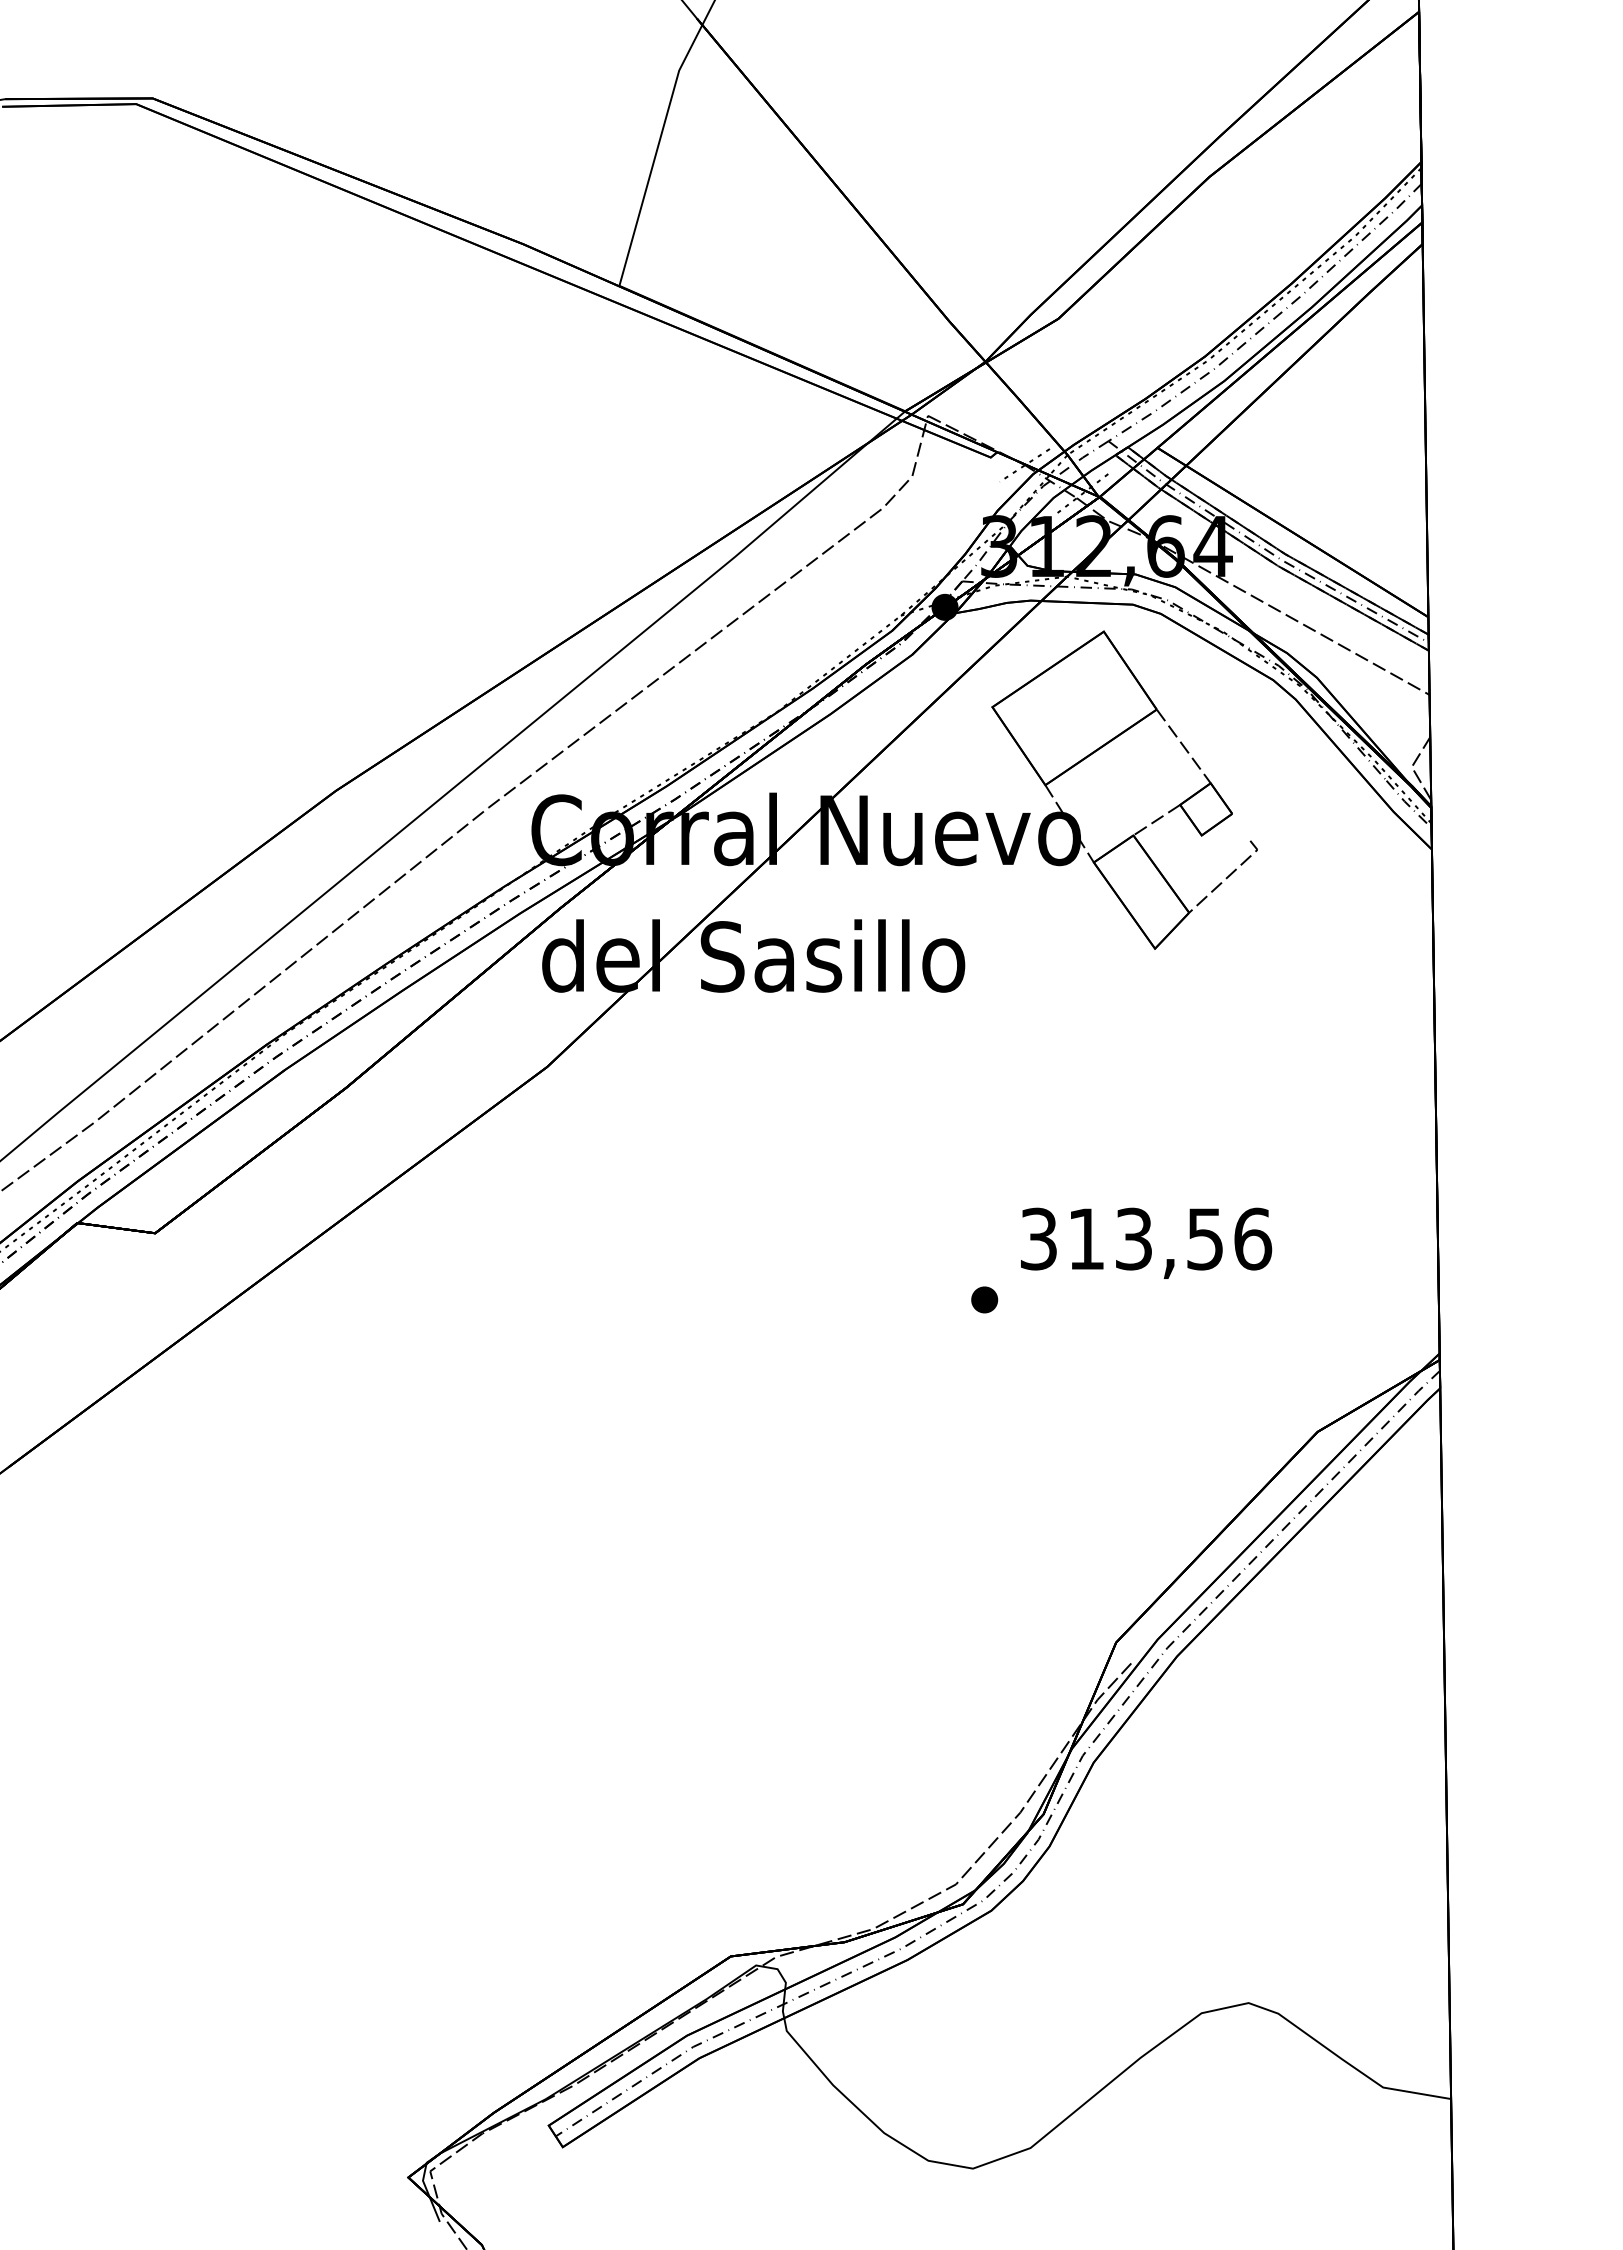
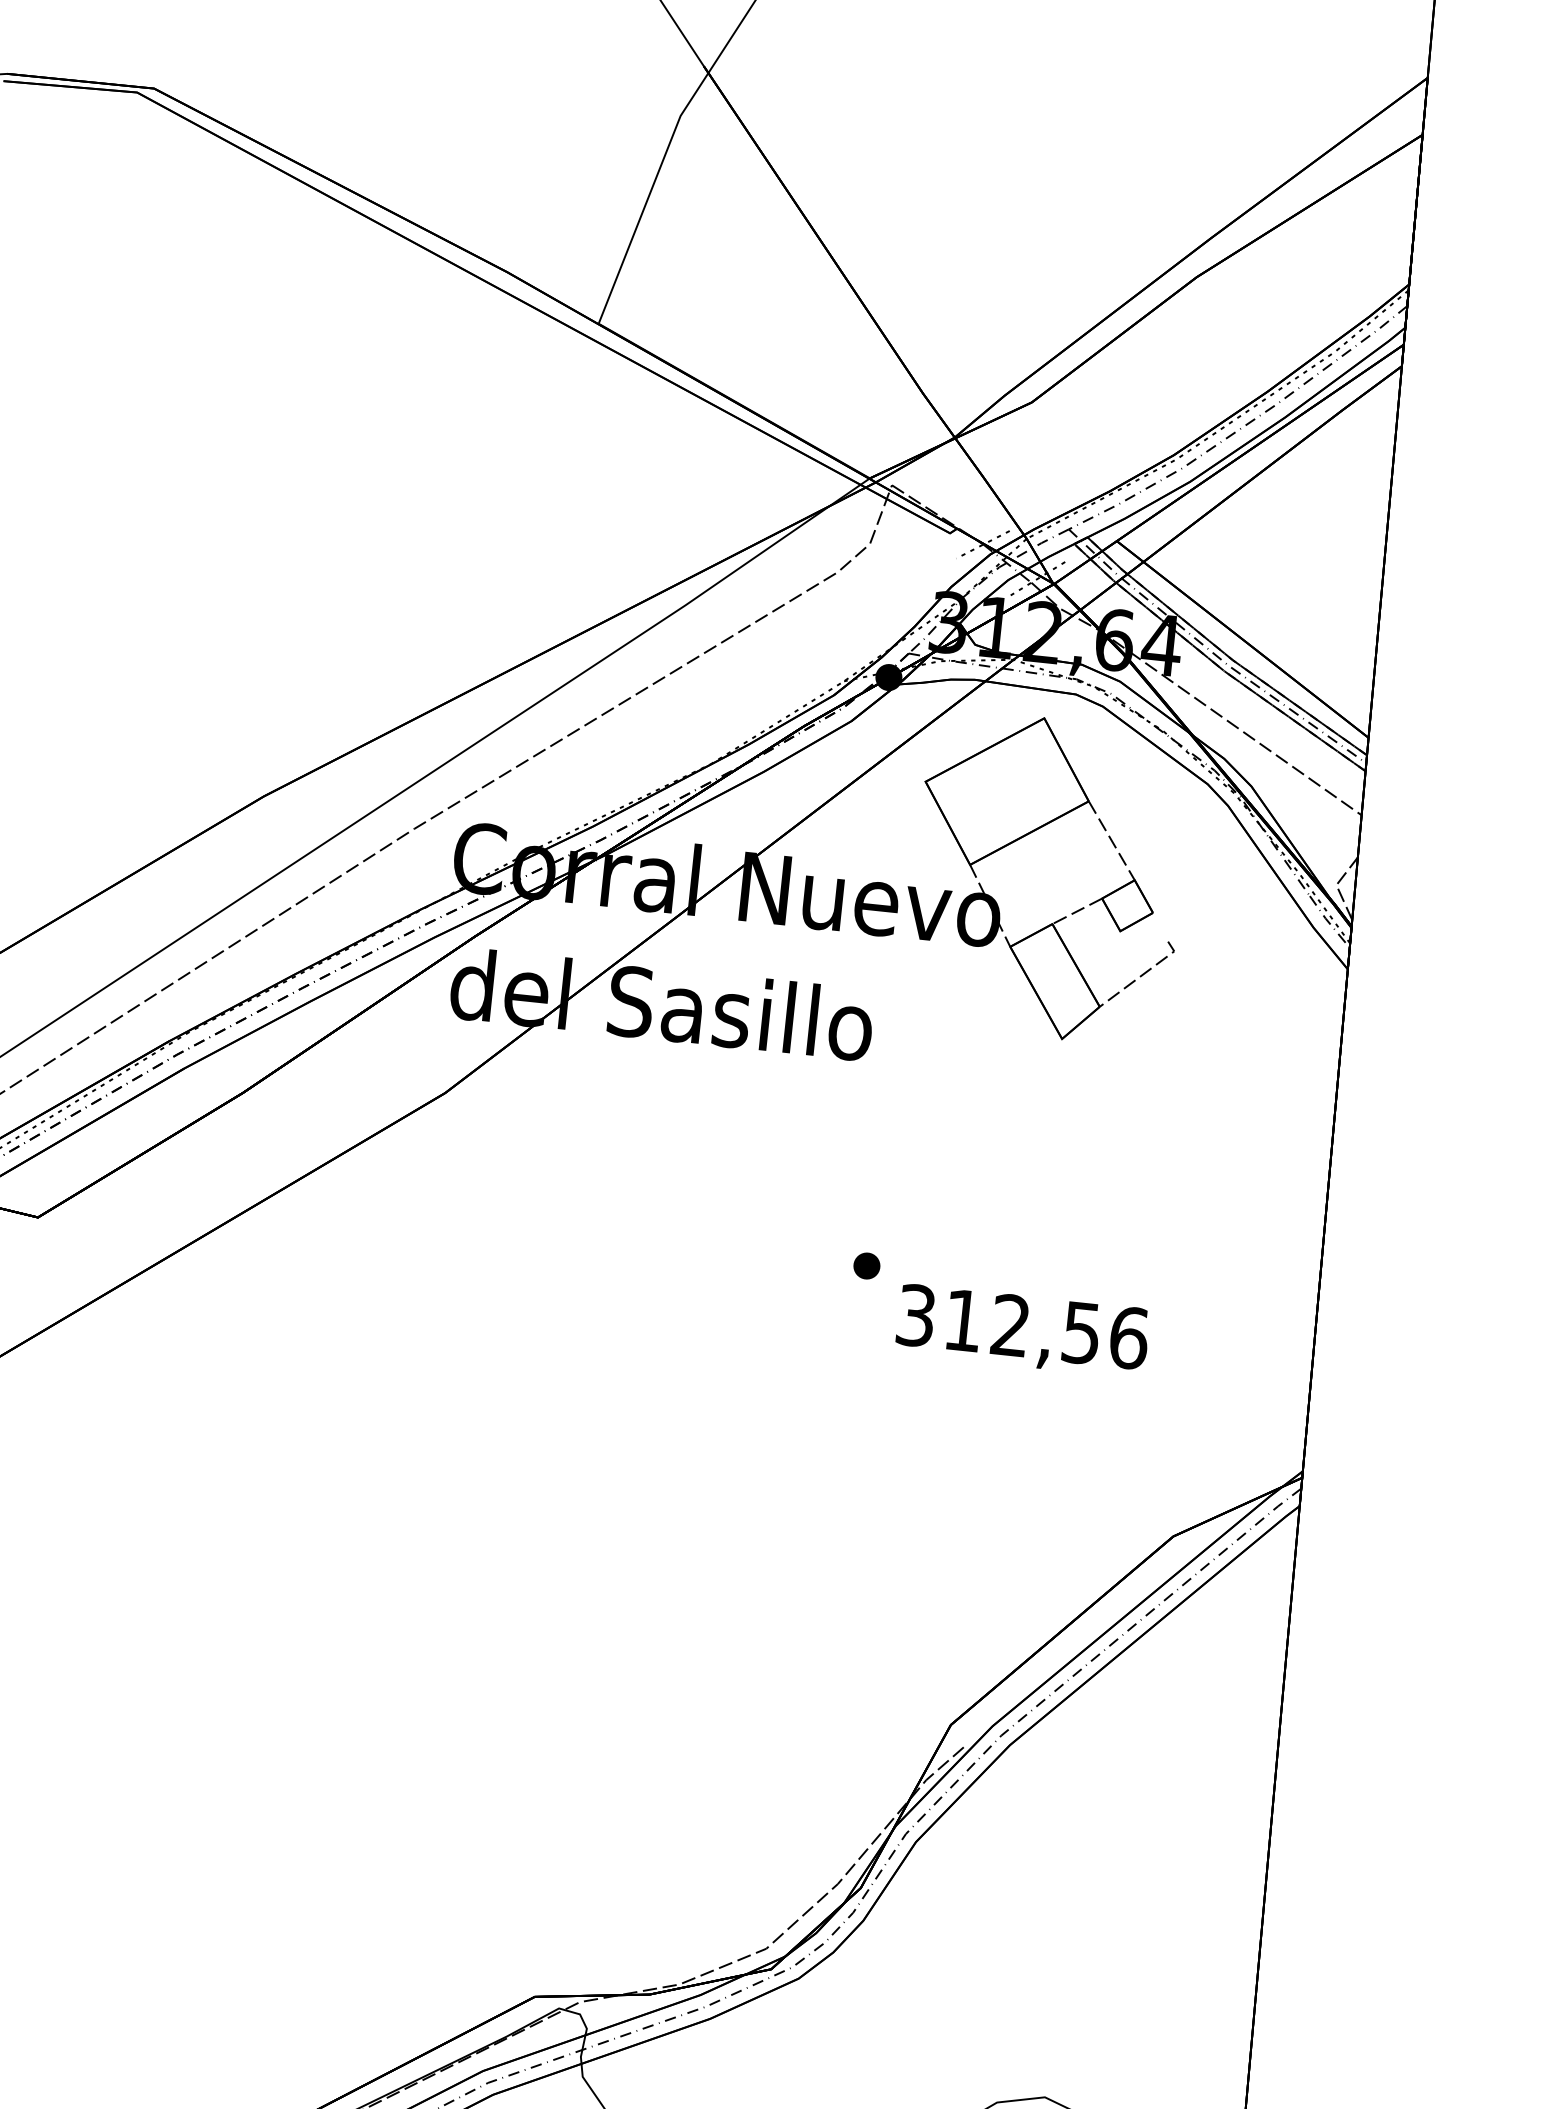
text: (1133, 1238) -> (1010, 1324), 313,56 -> 312,56
part: (984, 1299) -> (866, 1265), moved

